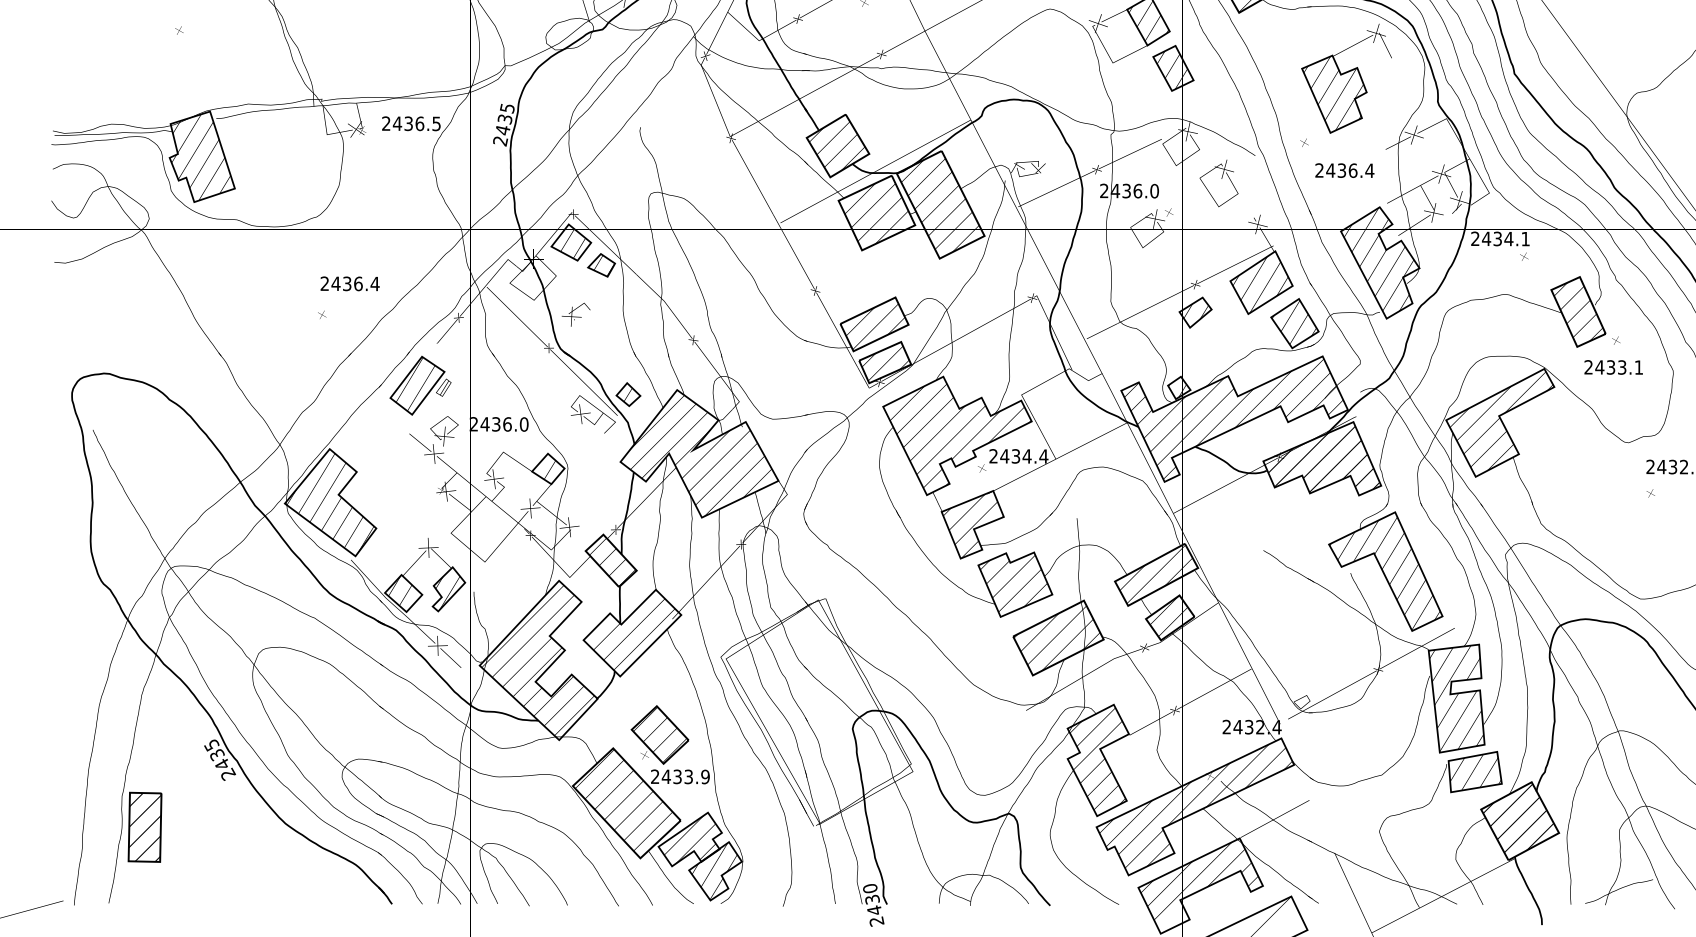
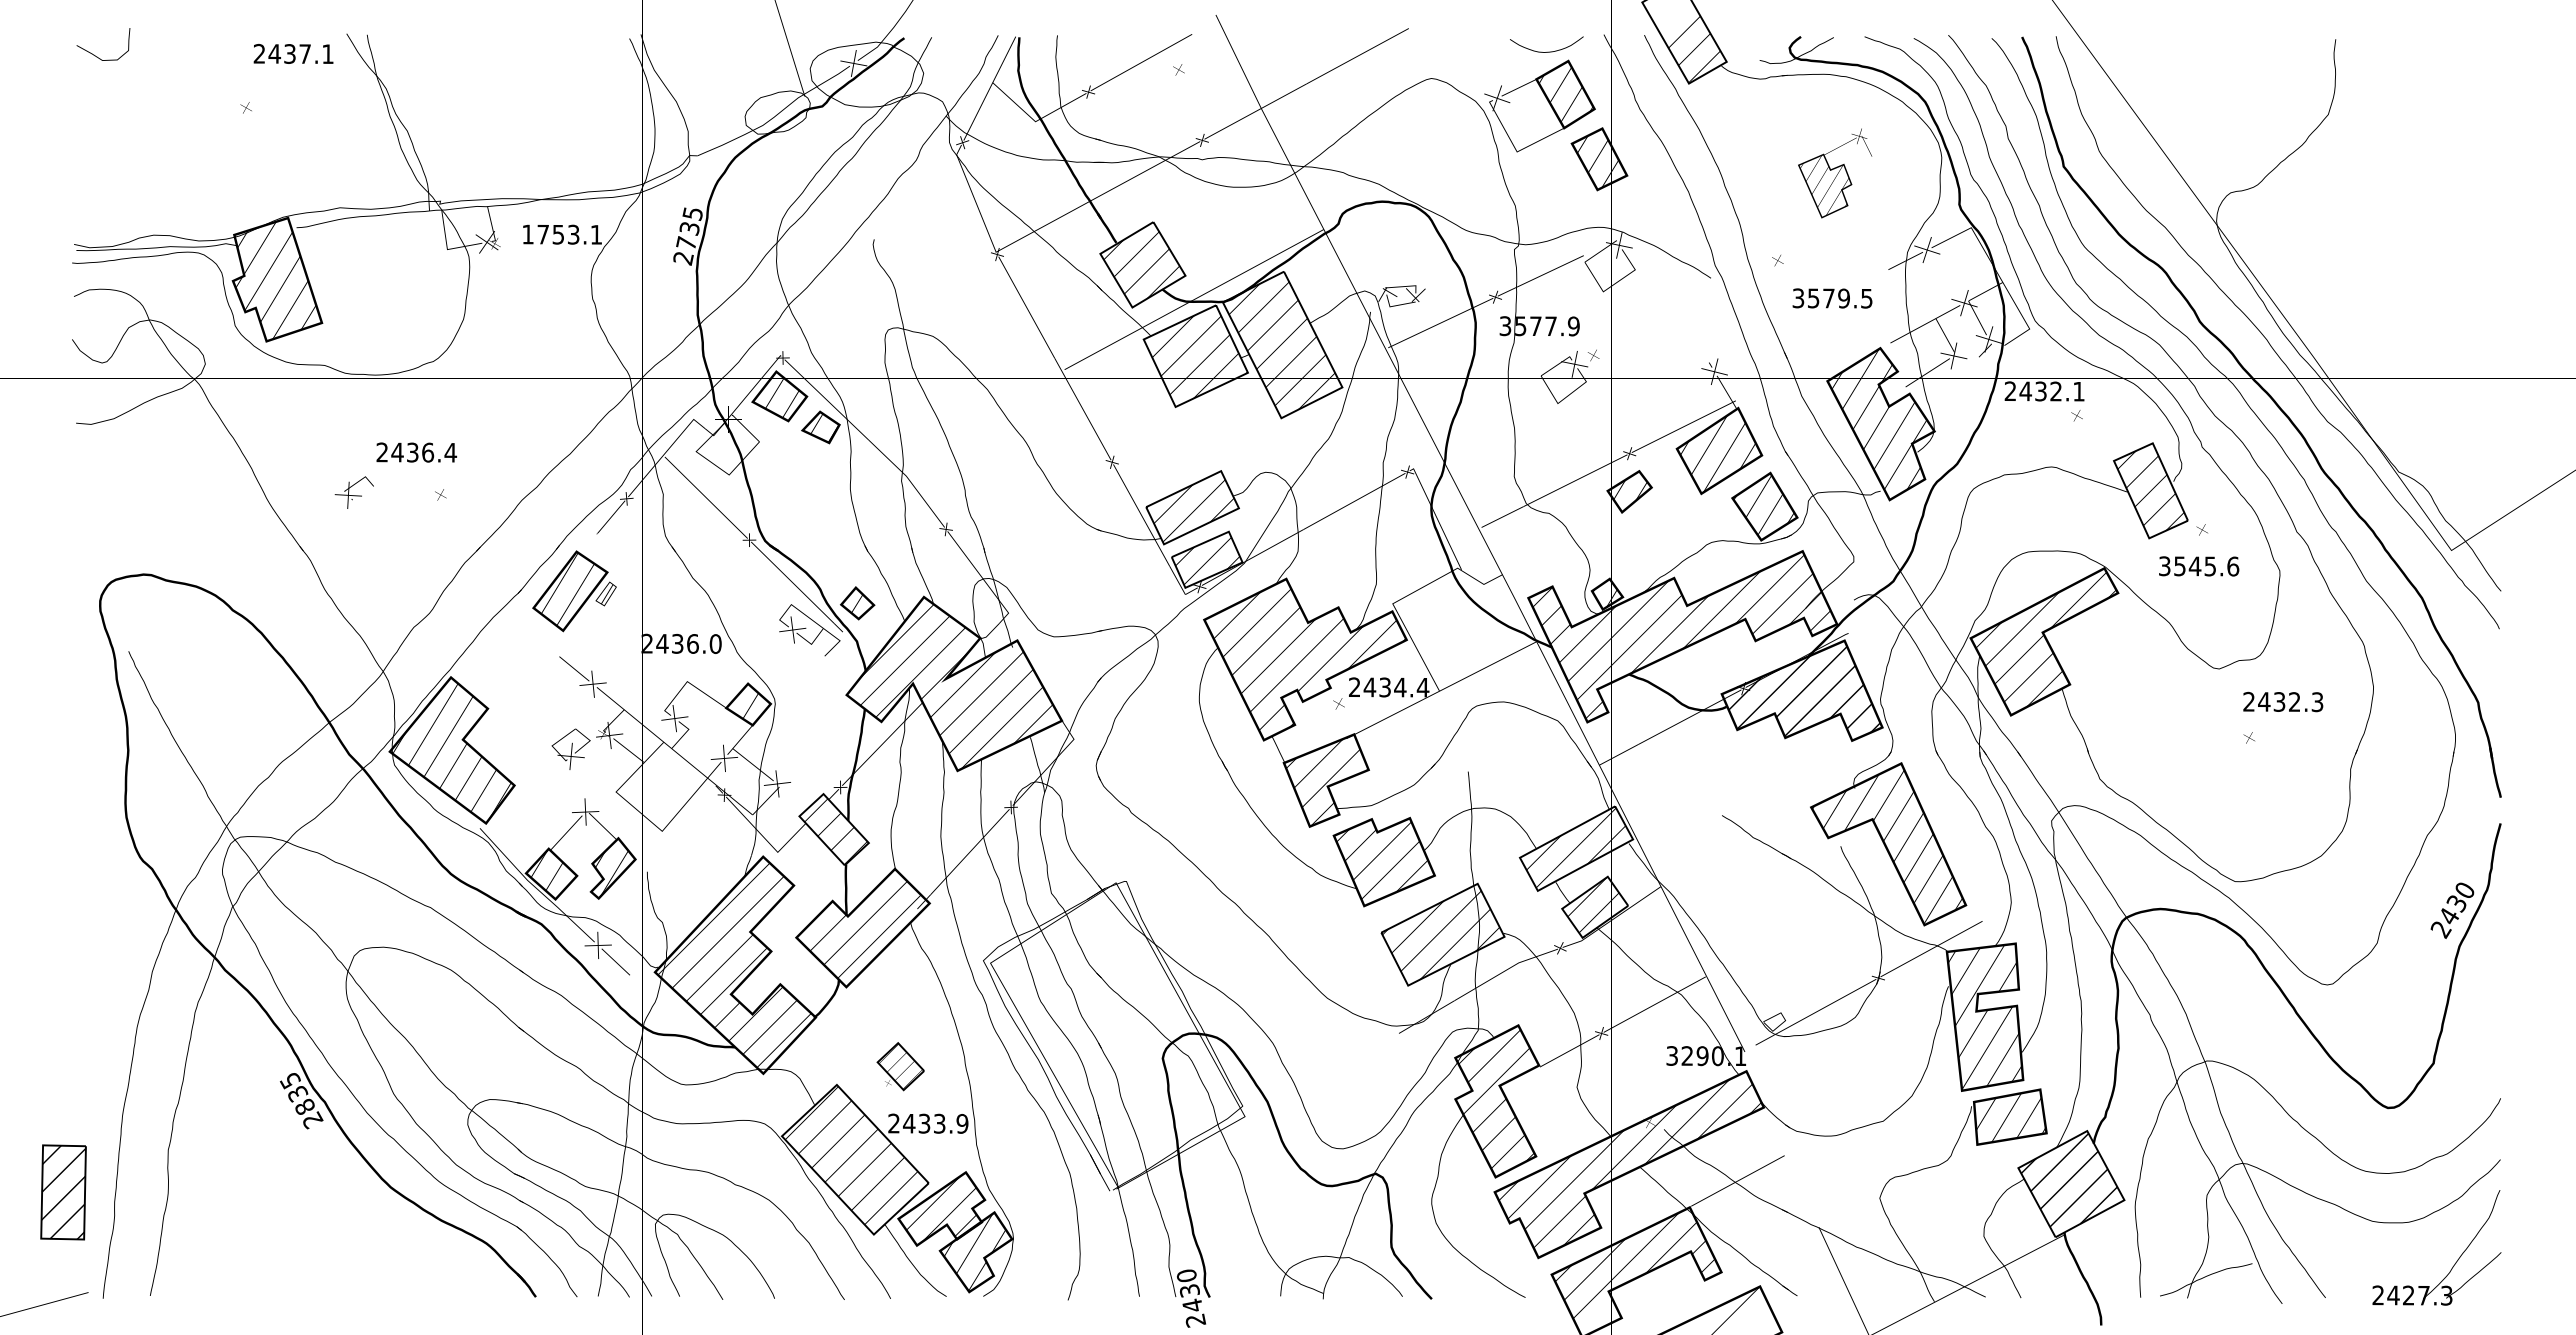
part: (1346, 78) -> (1834, 173), size x0.6
text: (410, 123) -> (561, 234), 2436.5 -> 1753.1
text: (502, 130) -> (686, 243), 2435 -> 2735
text: (1344, 170) -> (1832, 298), 2436.4 -> 3579.5
part: (1221, 178) -> (1665, 309), removed
text: (1129, 191) -> (1539, 326), 2436.0 -> 3577.9
text: (1508, 238) -> (2055, 391), 2434.1 -> 2432.1
text: (349, 283) -> (416, 452), moved
part: (575, 314) -> (353, 492), moved
text: (1614, 367) -> (2199, 566), 2433.1 -> 3545.6
part: (443, 430) -> (570, 748), moved
text: (1252, 727) -> (1706, 1056), 2432.4 -> 3290.1
part: (659, 734) -> (900, 1066), size x0.6
text: (222, 764) -> (304, 1106), 2435 -> 2835
part: (145, 827) -> (63, 1192), moved

